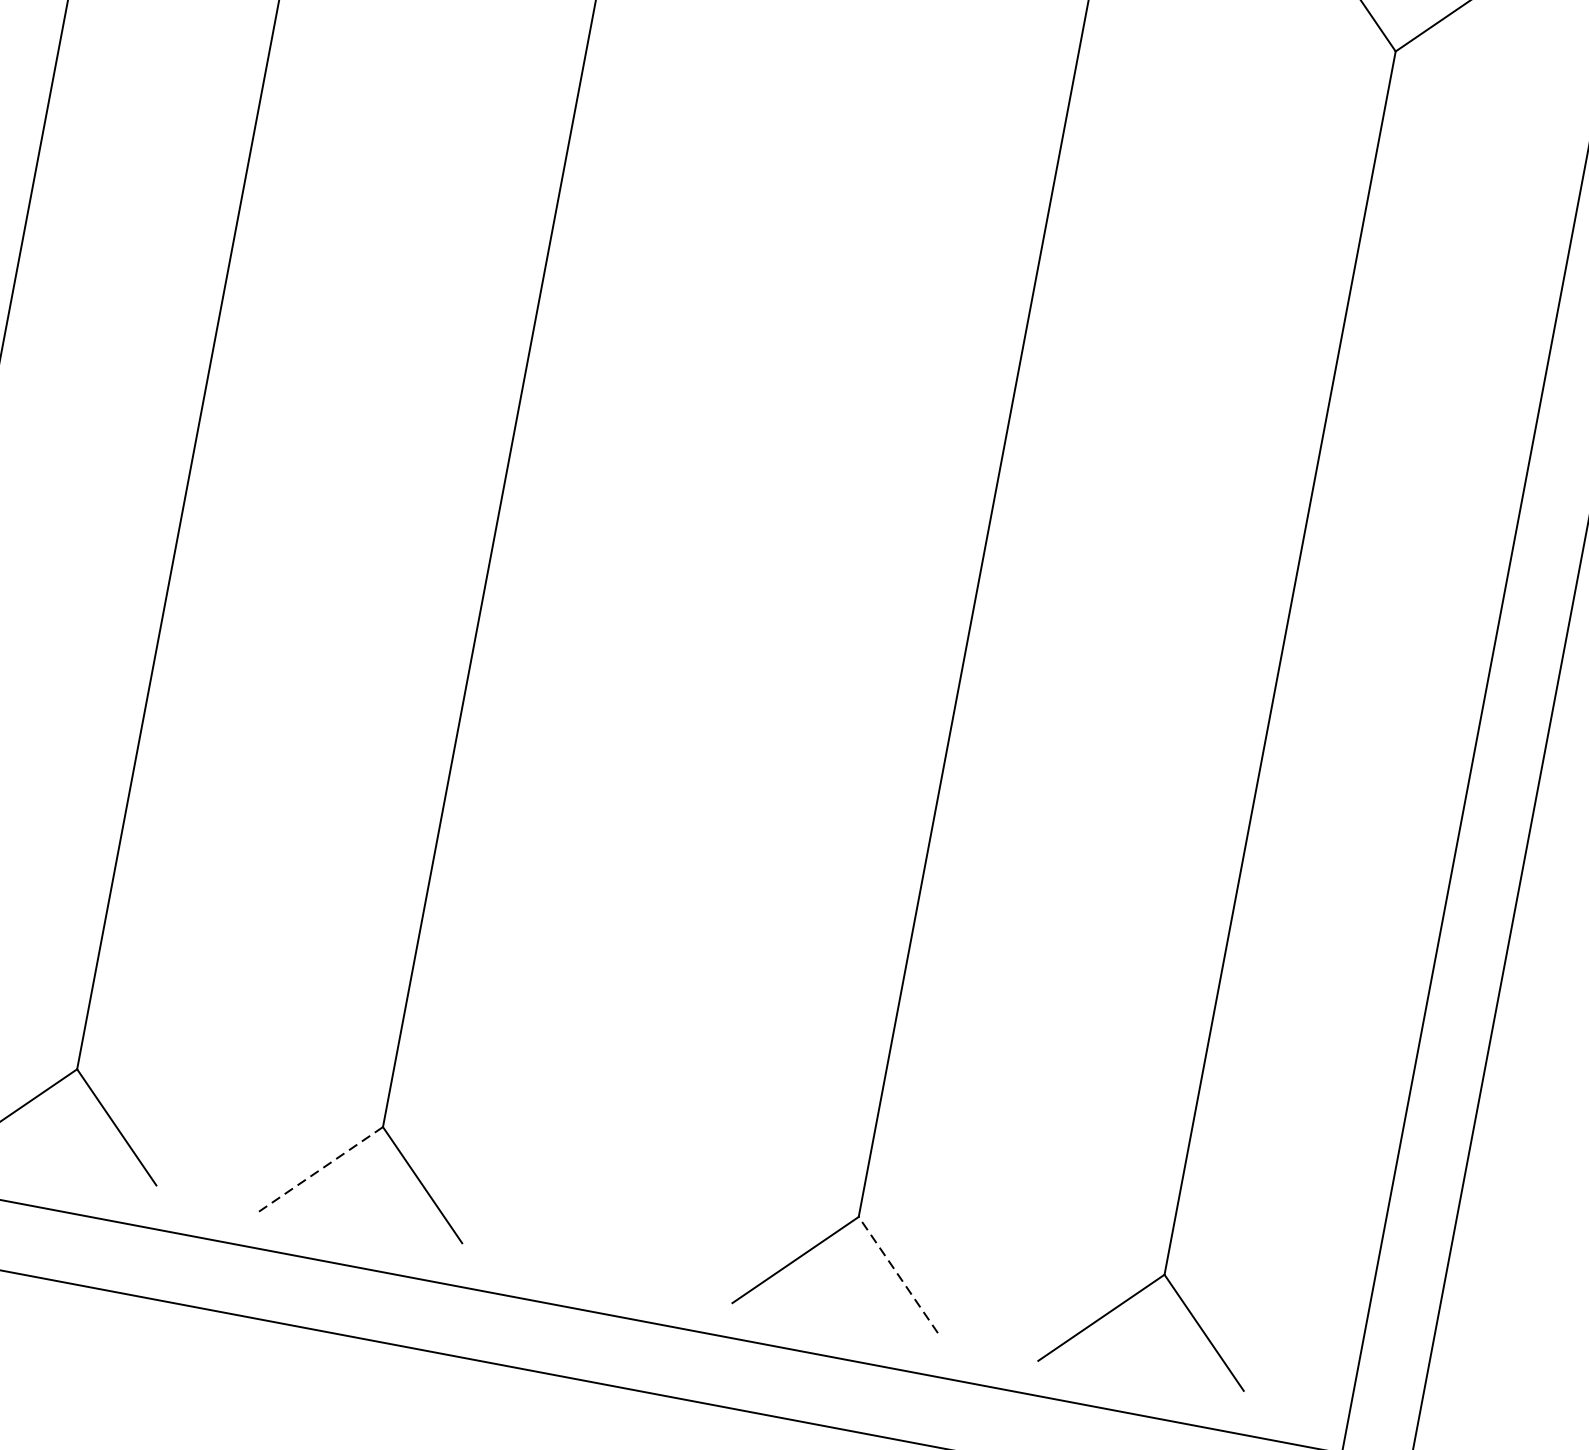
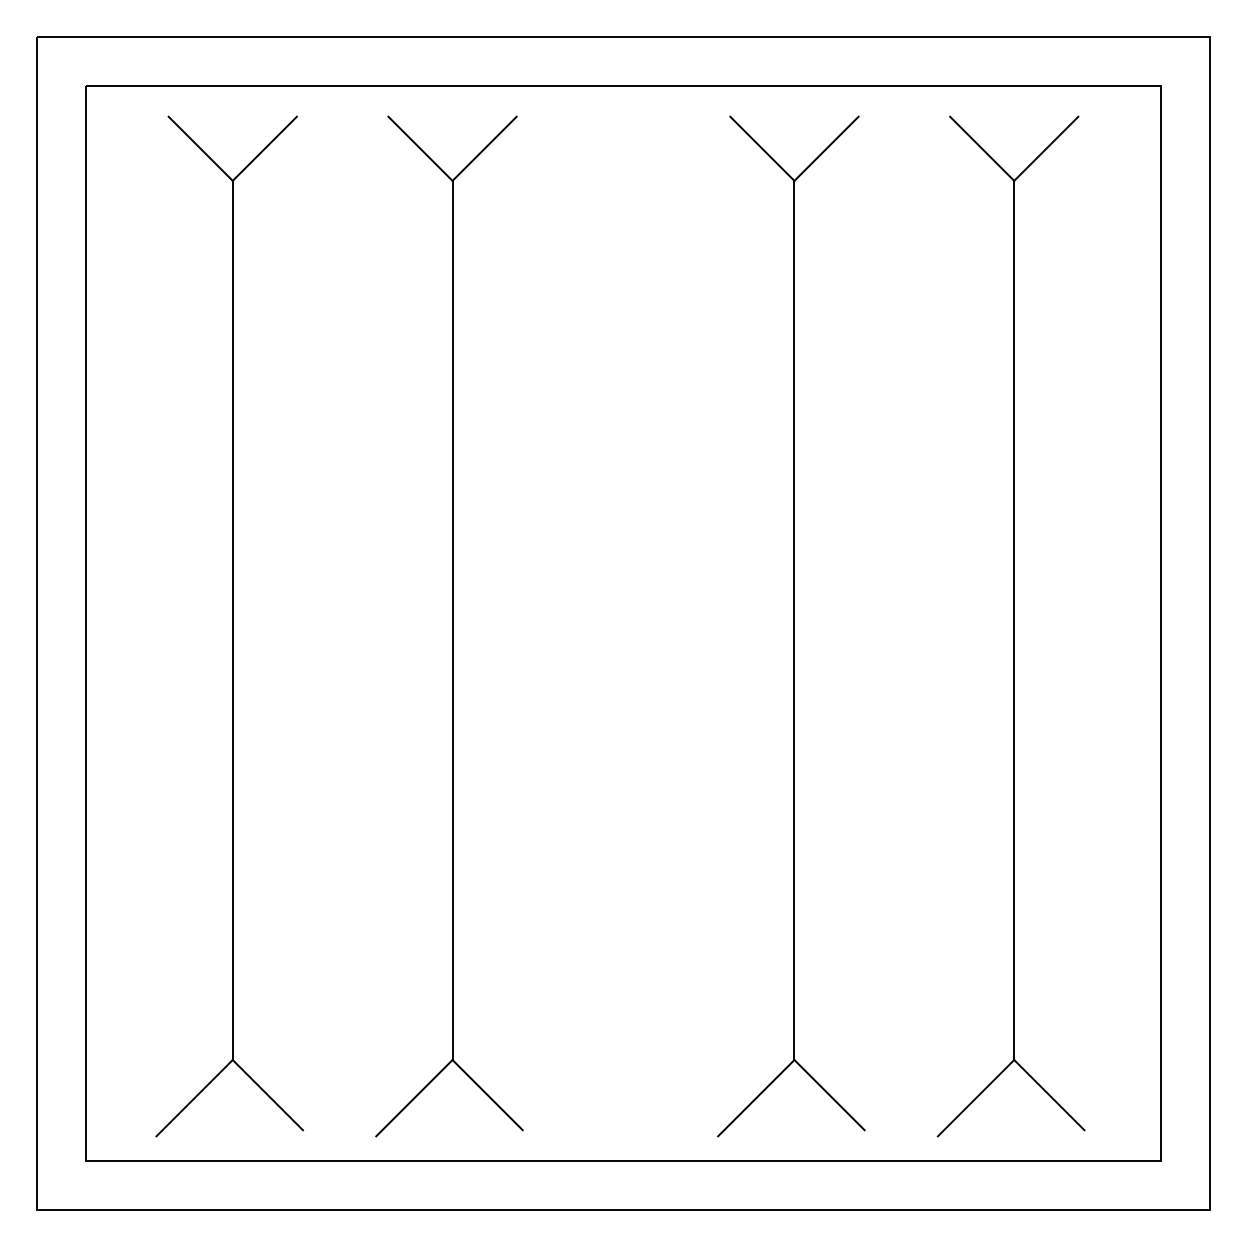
line: (319, 1170) -> (414, 1098), dashed -> solid
line: (898, 1275) -> (829, 1095), dashed -> solid

